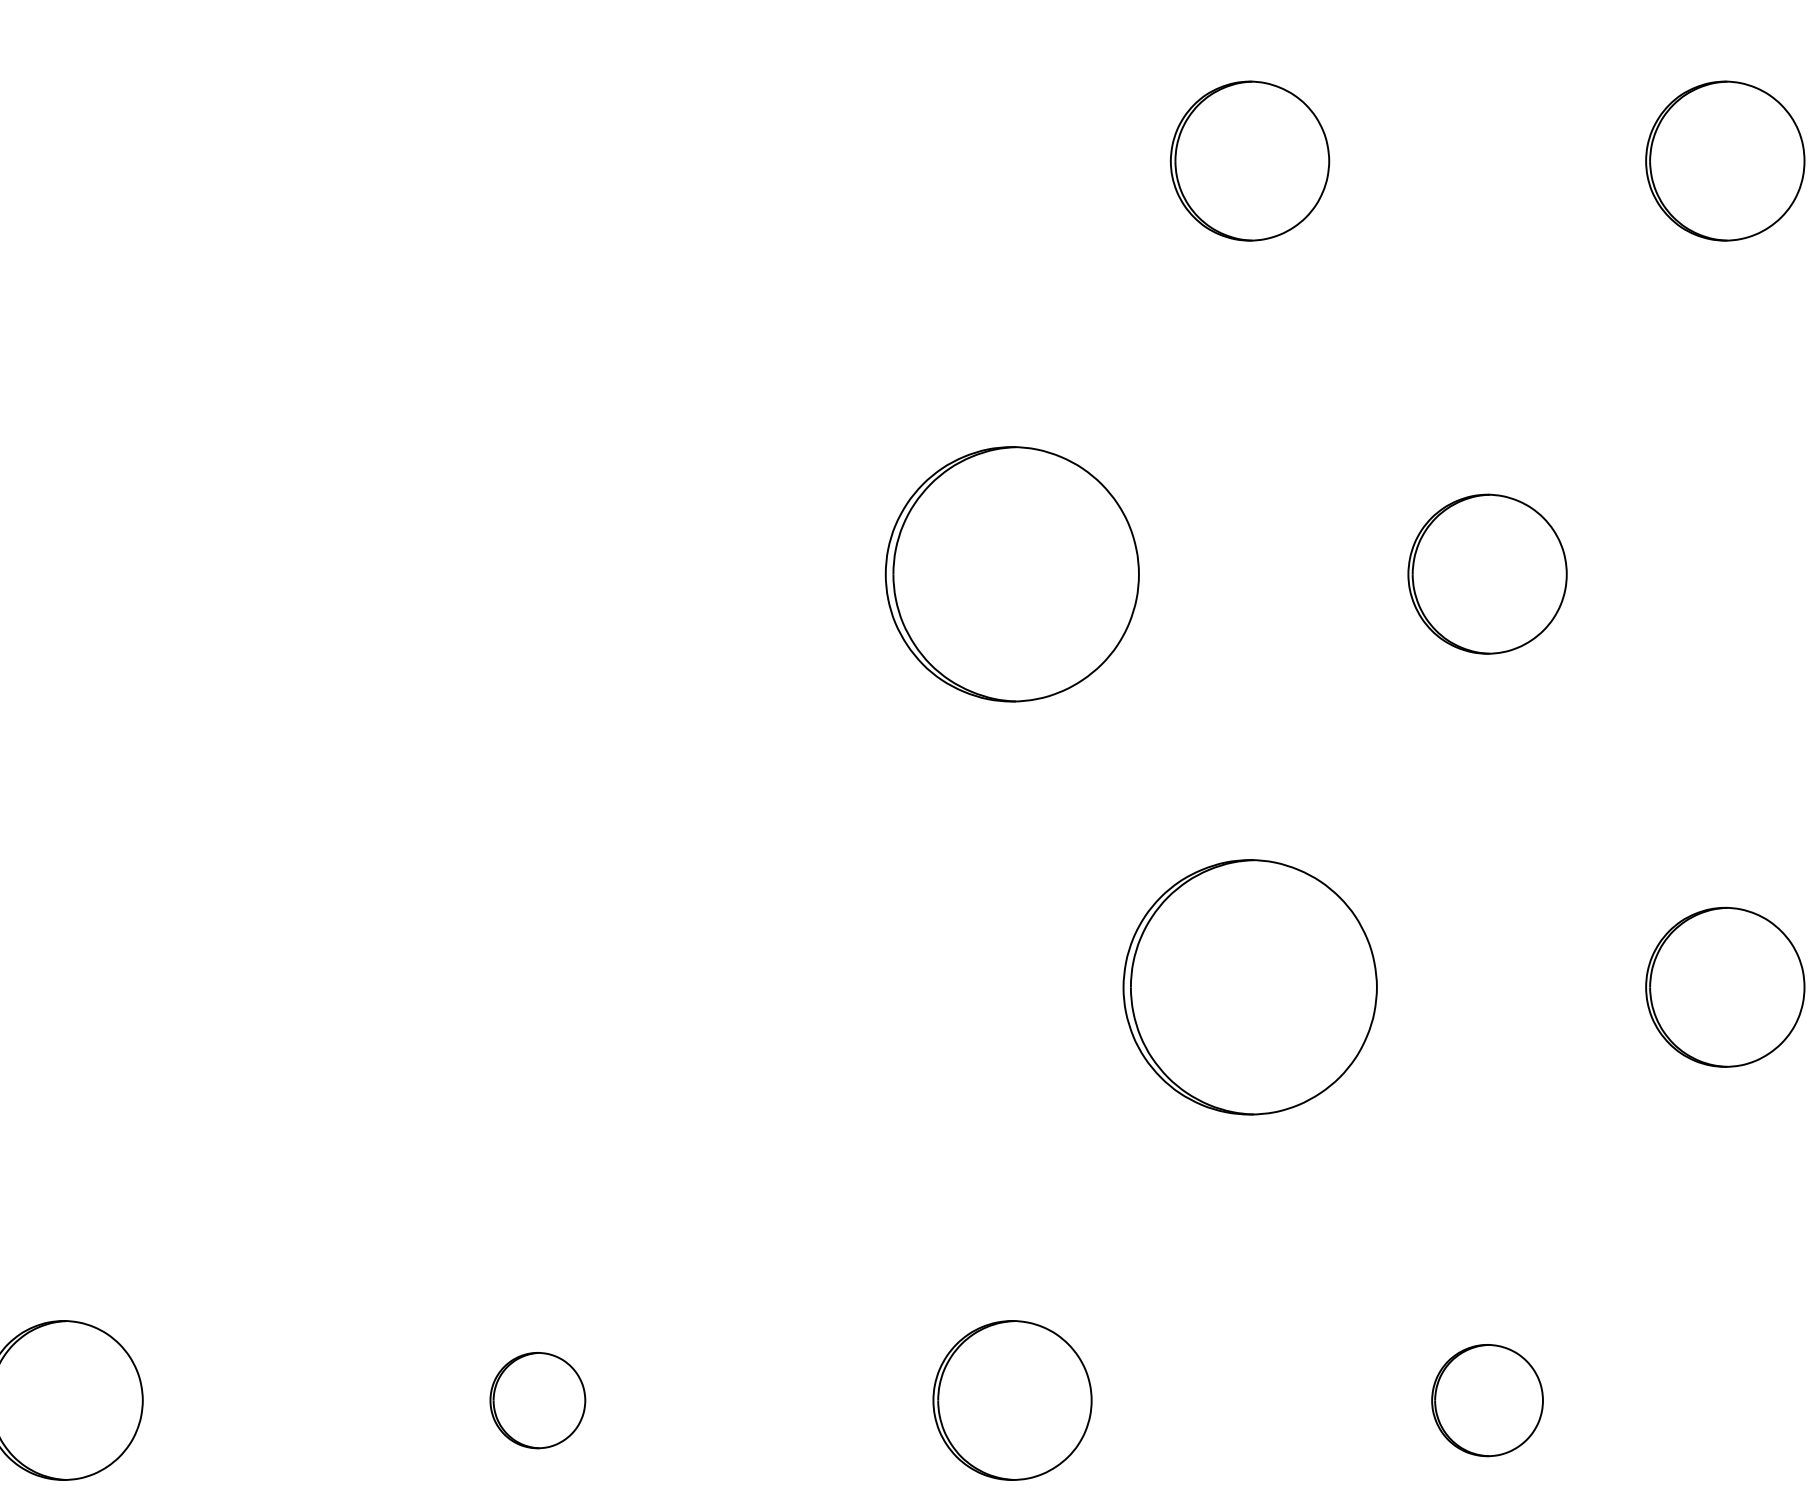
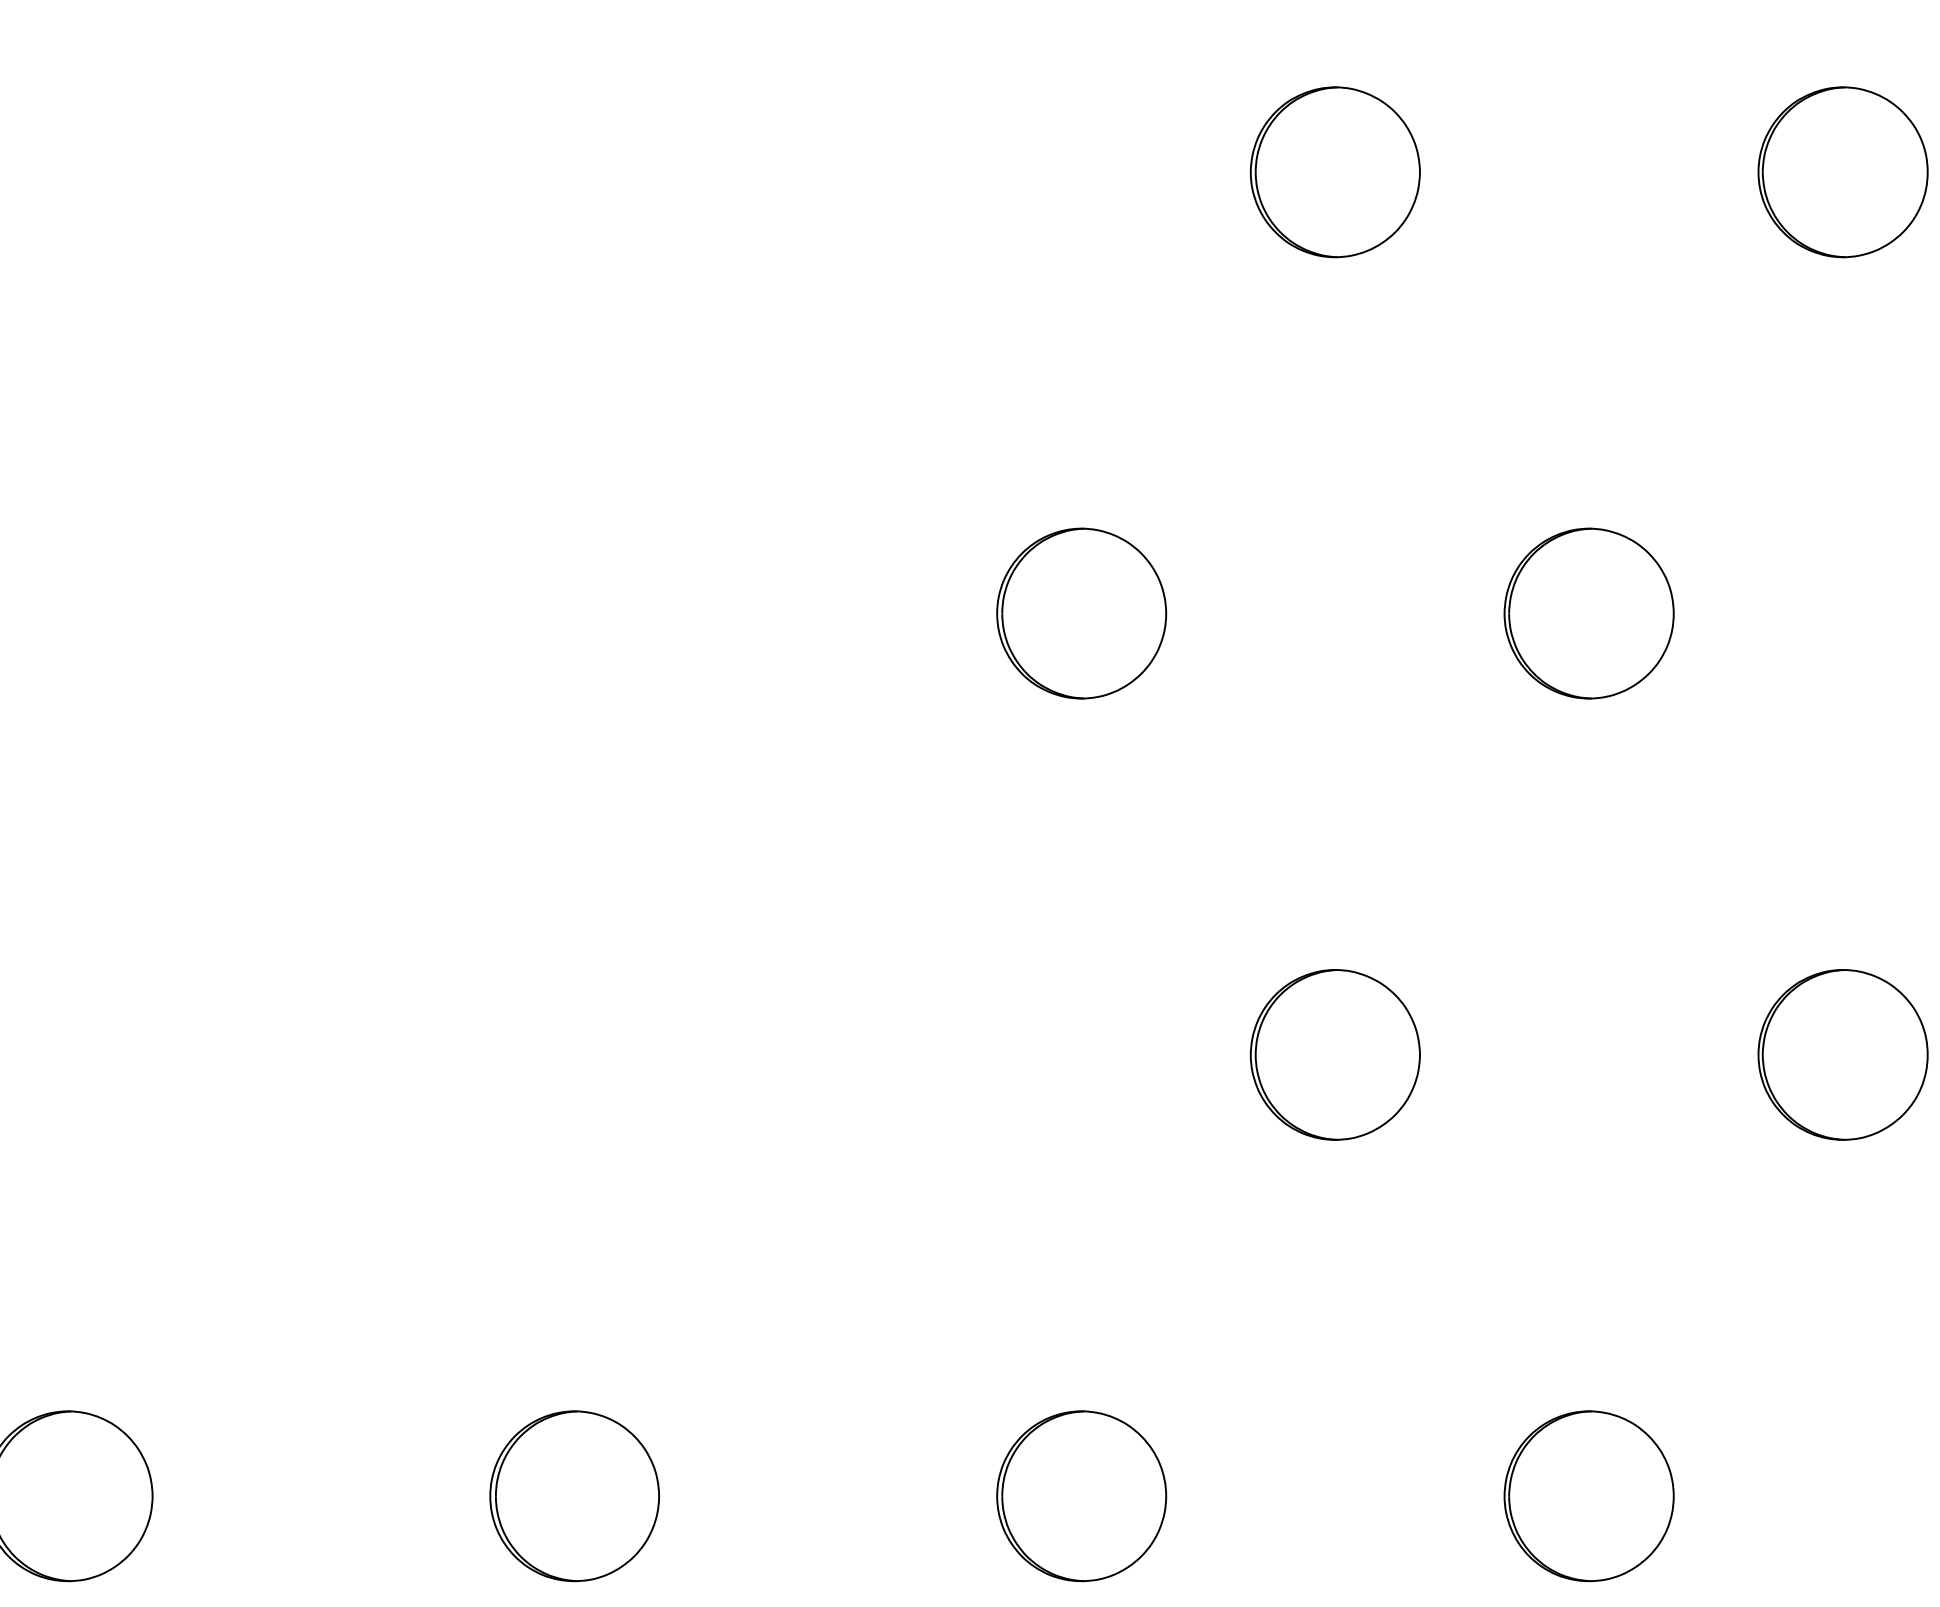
part: (1012, 574) -> (1081, 613), size x0.62
part: (1249, 986) -> (1334, 1054), size x0.62
part: (537, 1400) -> (574, 1496), size x1.67
part: (1486, 1400) -> (1588, 1496), size x1.43

